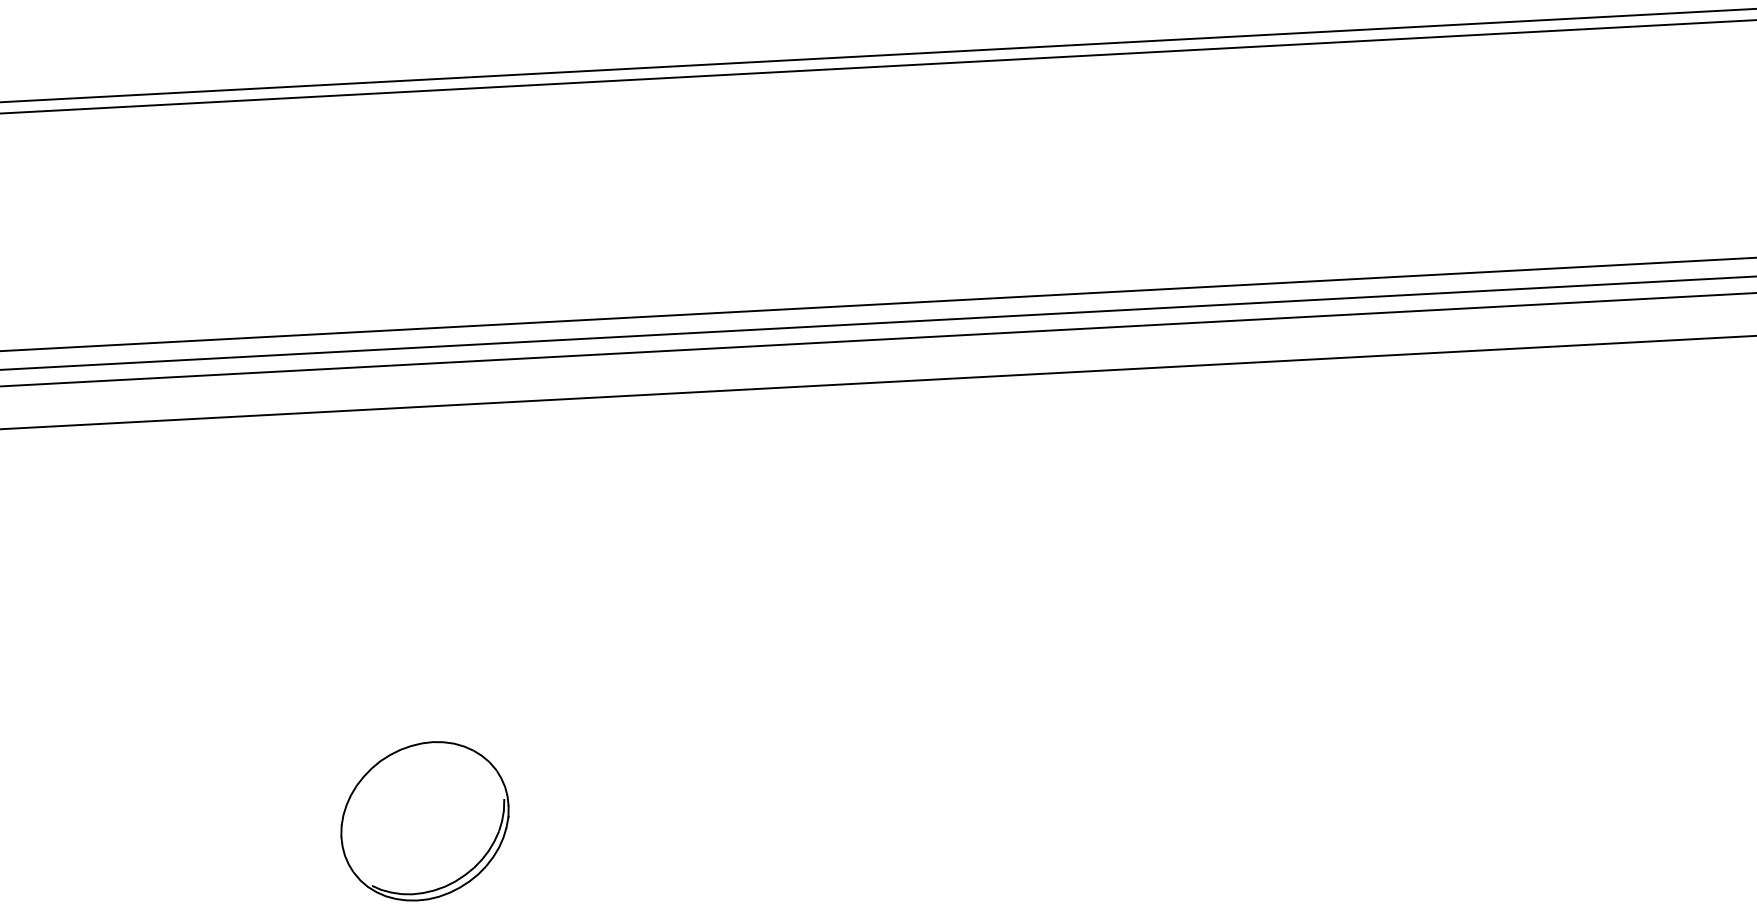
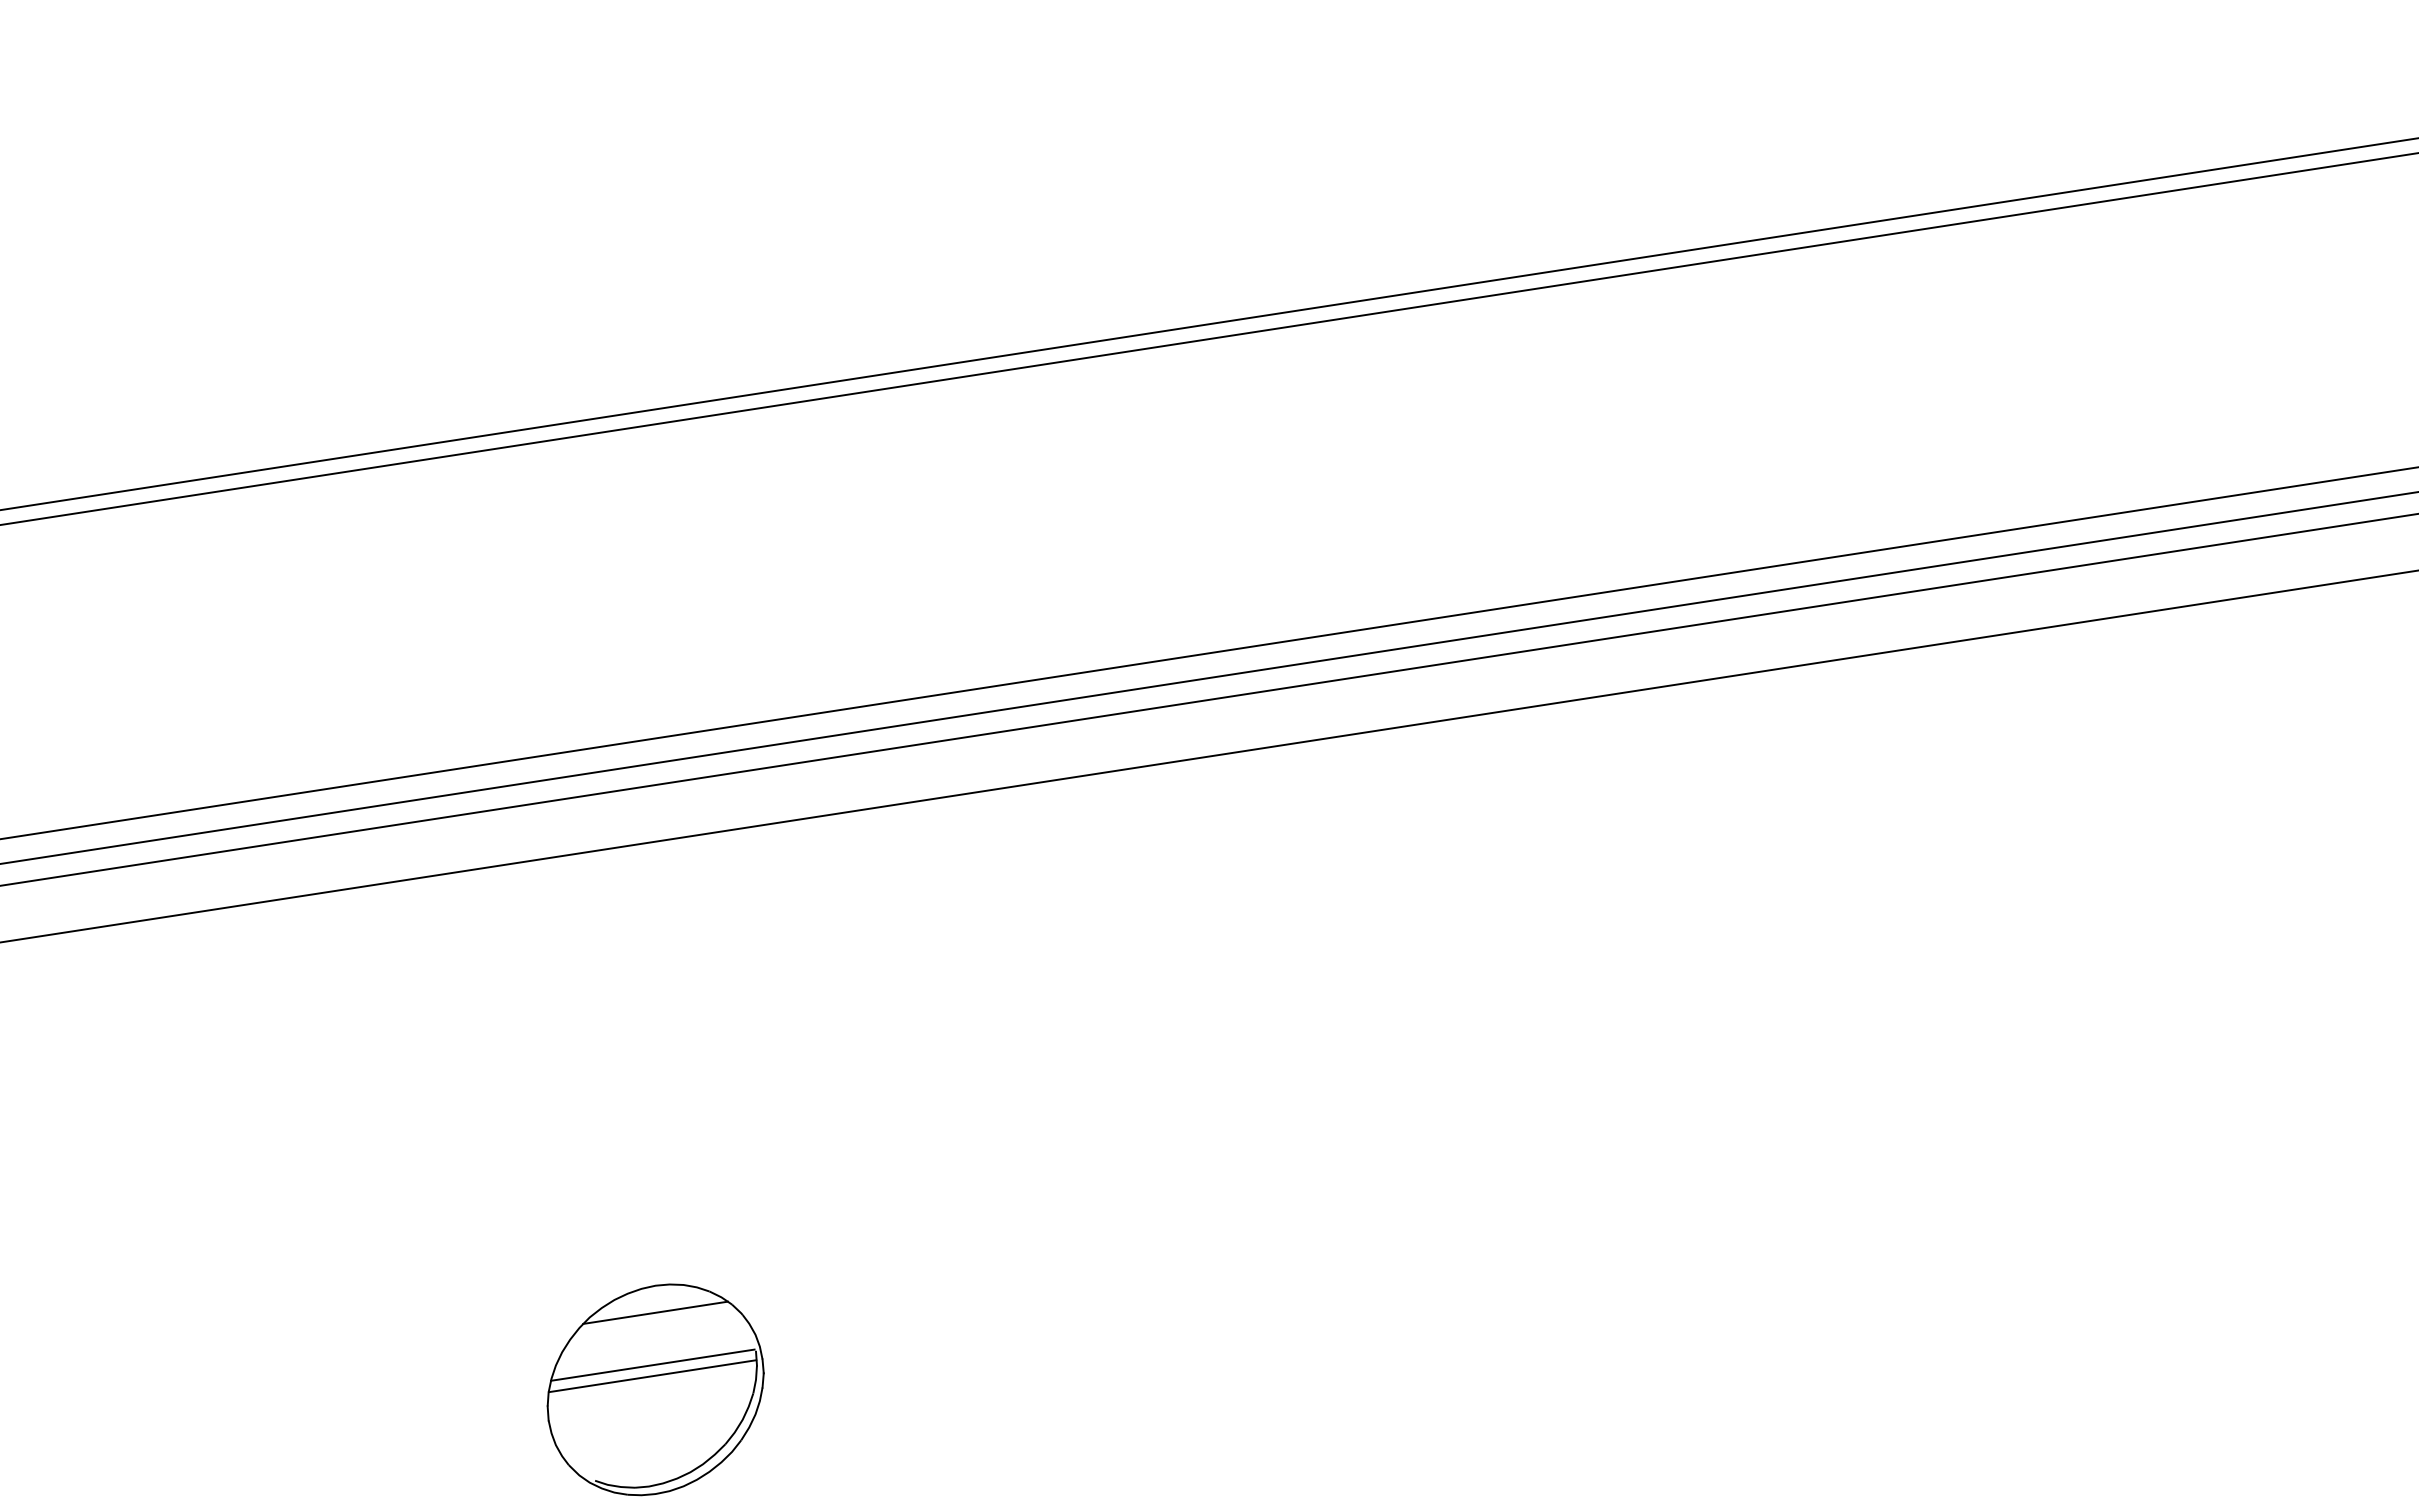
line: (430, 762) -> (655, 1312), added
line: (424, 801) -> (652, 1364), added
line: (423, 810) -> (652, 1376), added

